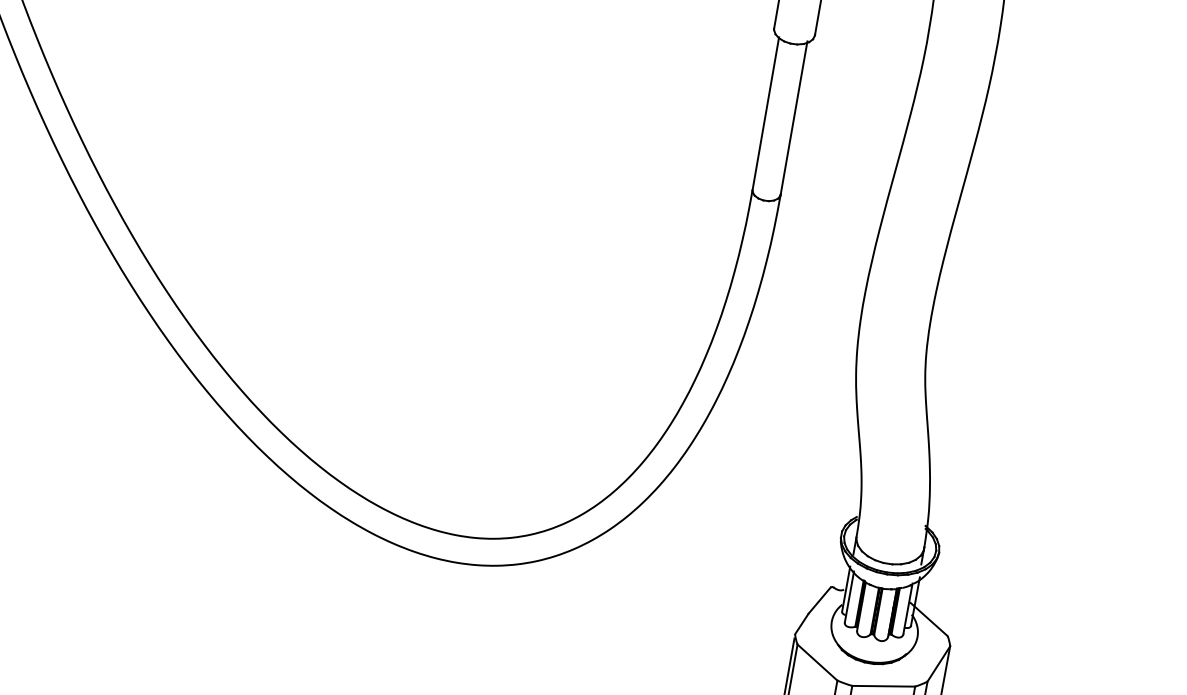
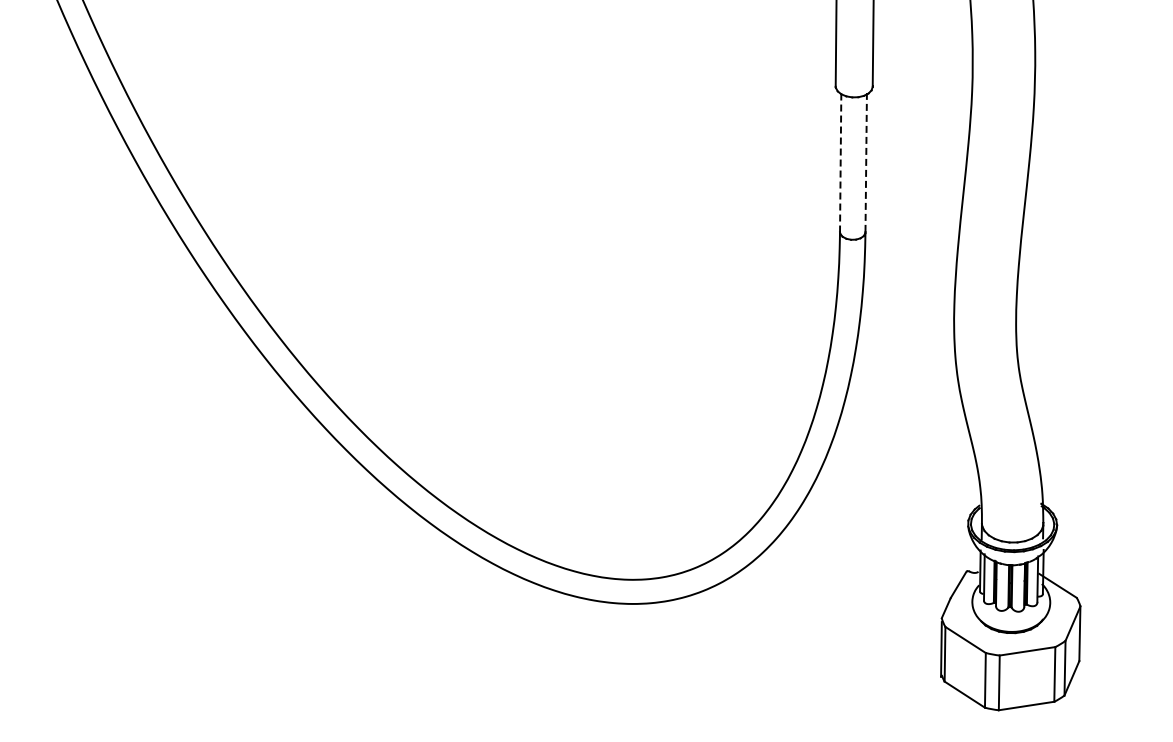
line: (765, 114) -> (840, 163), solid -> dashed
line: (794, 116) -> (866, 161), solid -> dashed

